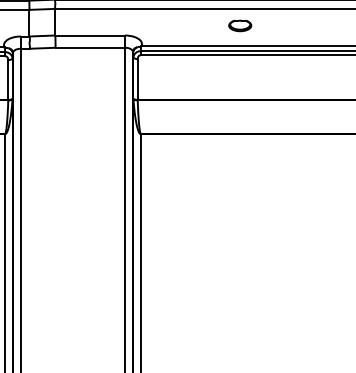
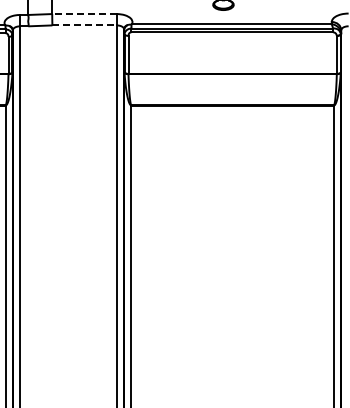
line: (89, 35) -> (83, 14), solid -> dashed
line: (91, 47) -> (85, 25), solid -> dashed

